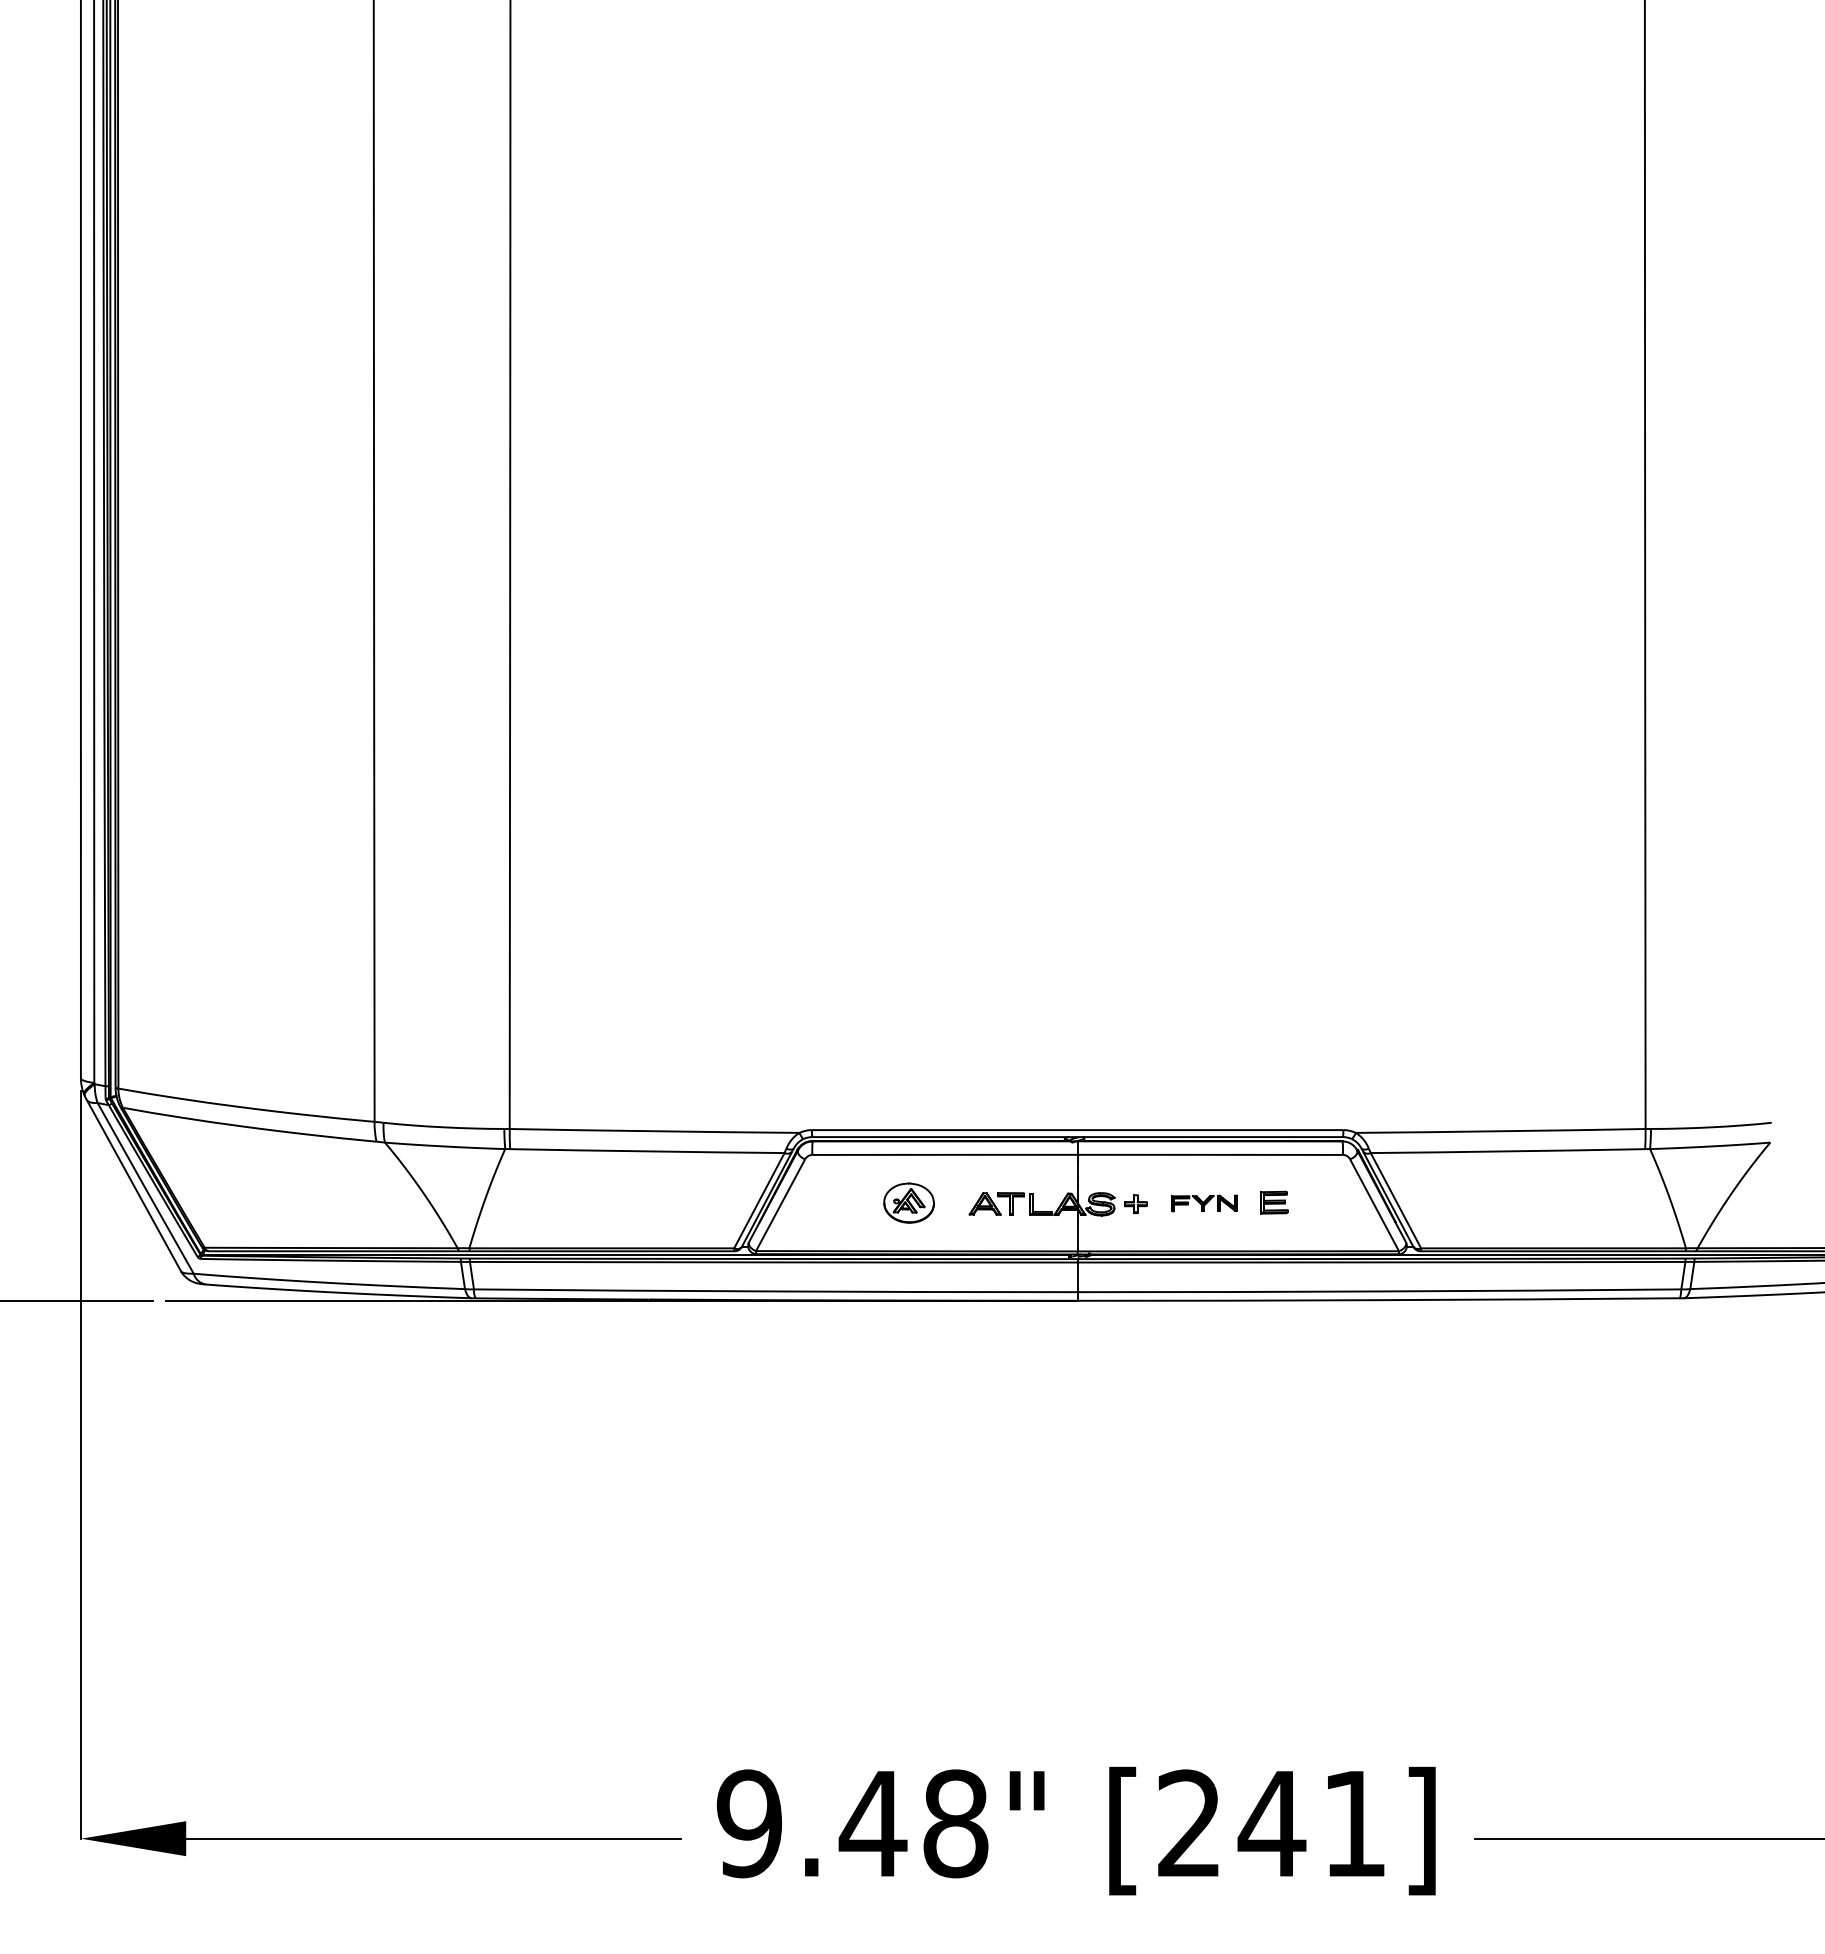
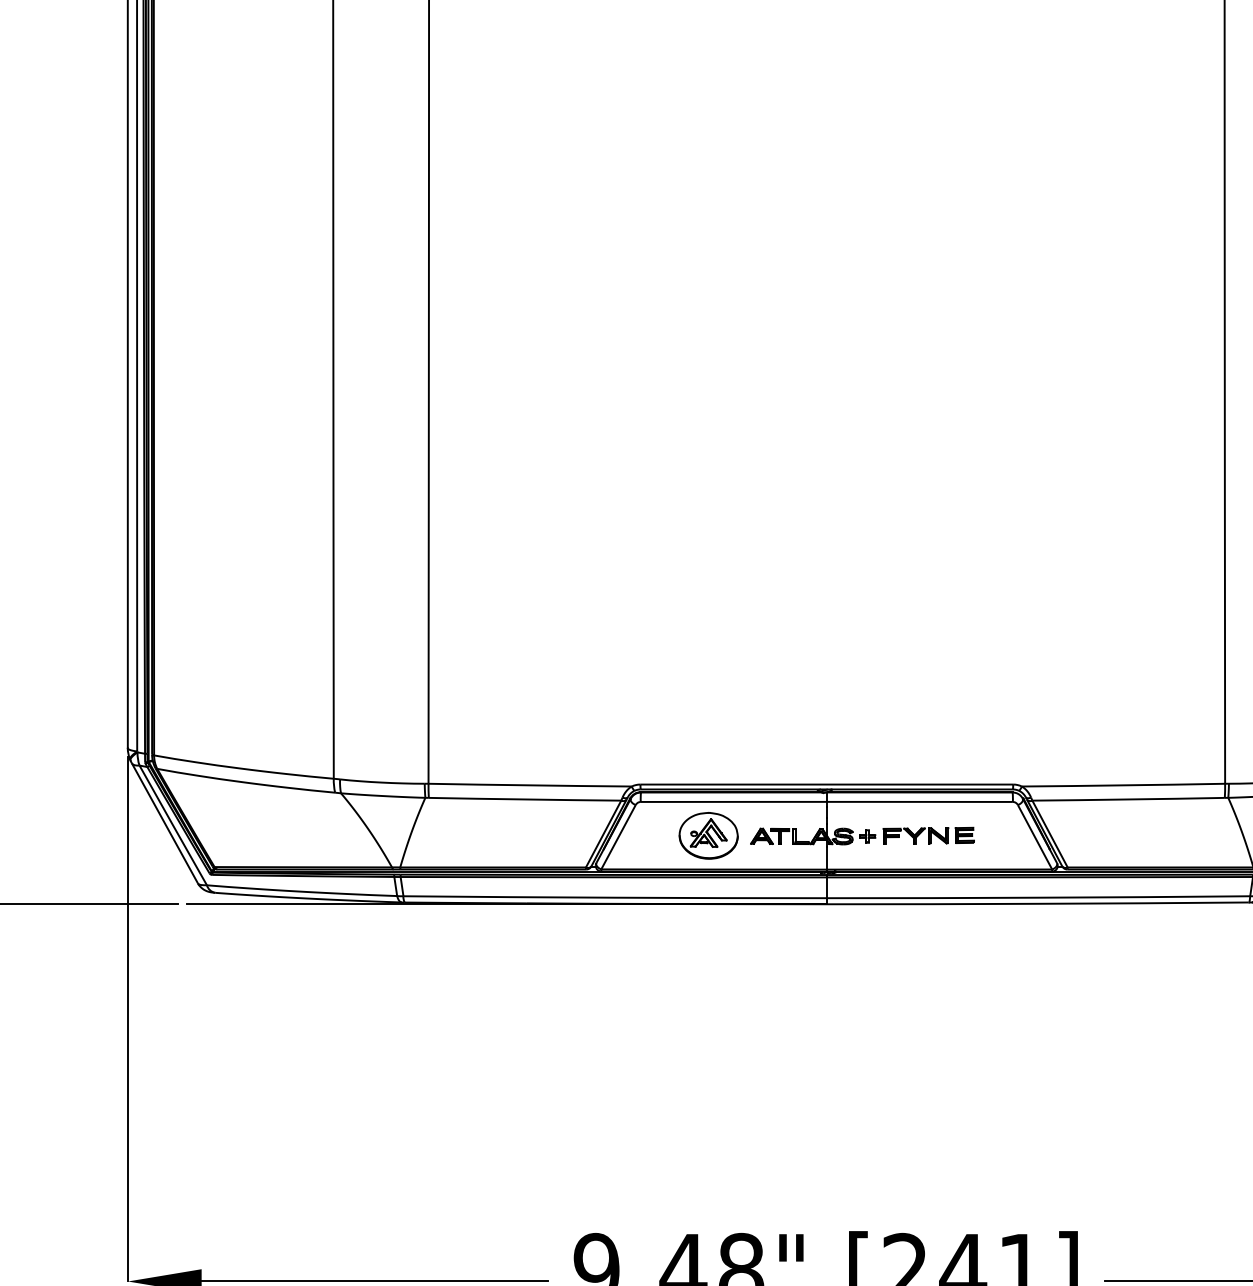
part: (908, 1202) -> (708, 835), size x1.67
part: (1204, 1203) -> (915, 836), size x1.43

